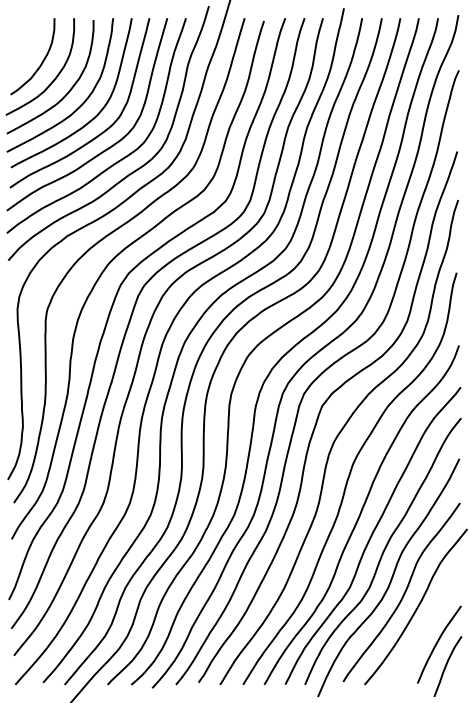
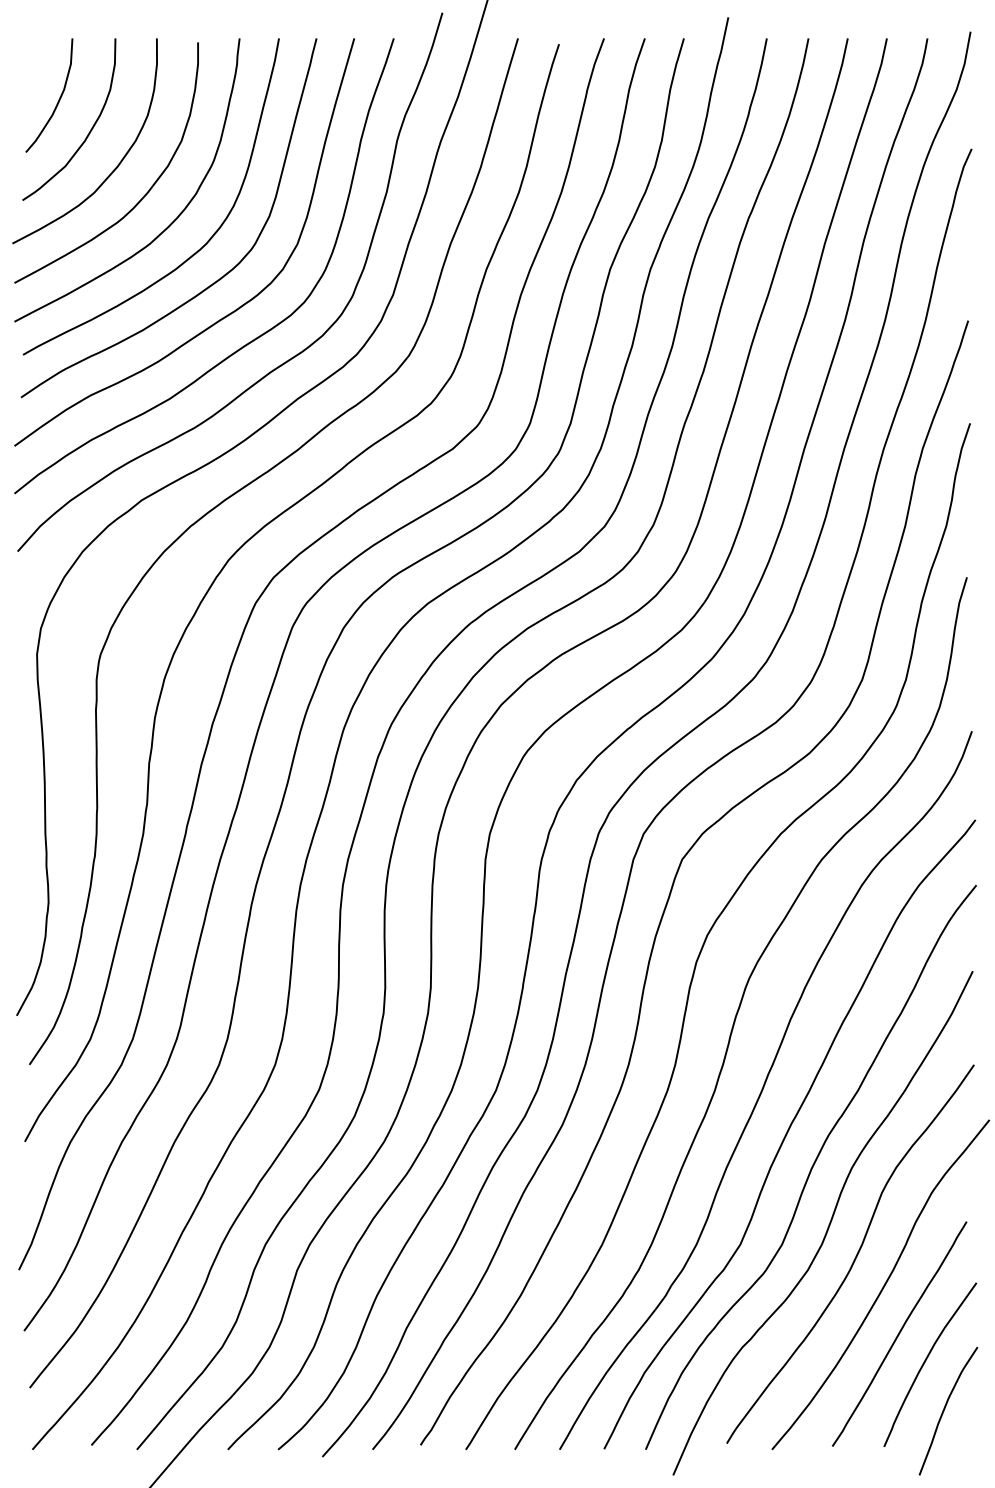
curve: (27, 45) -> (58, 96), added
line: (424, 630) -> (898, 1334), added

